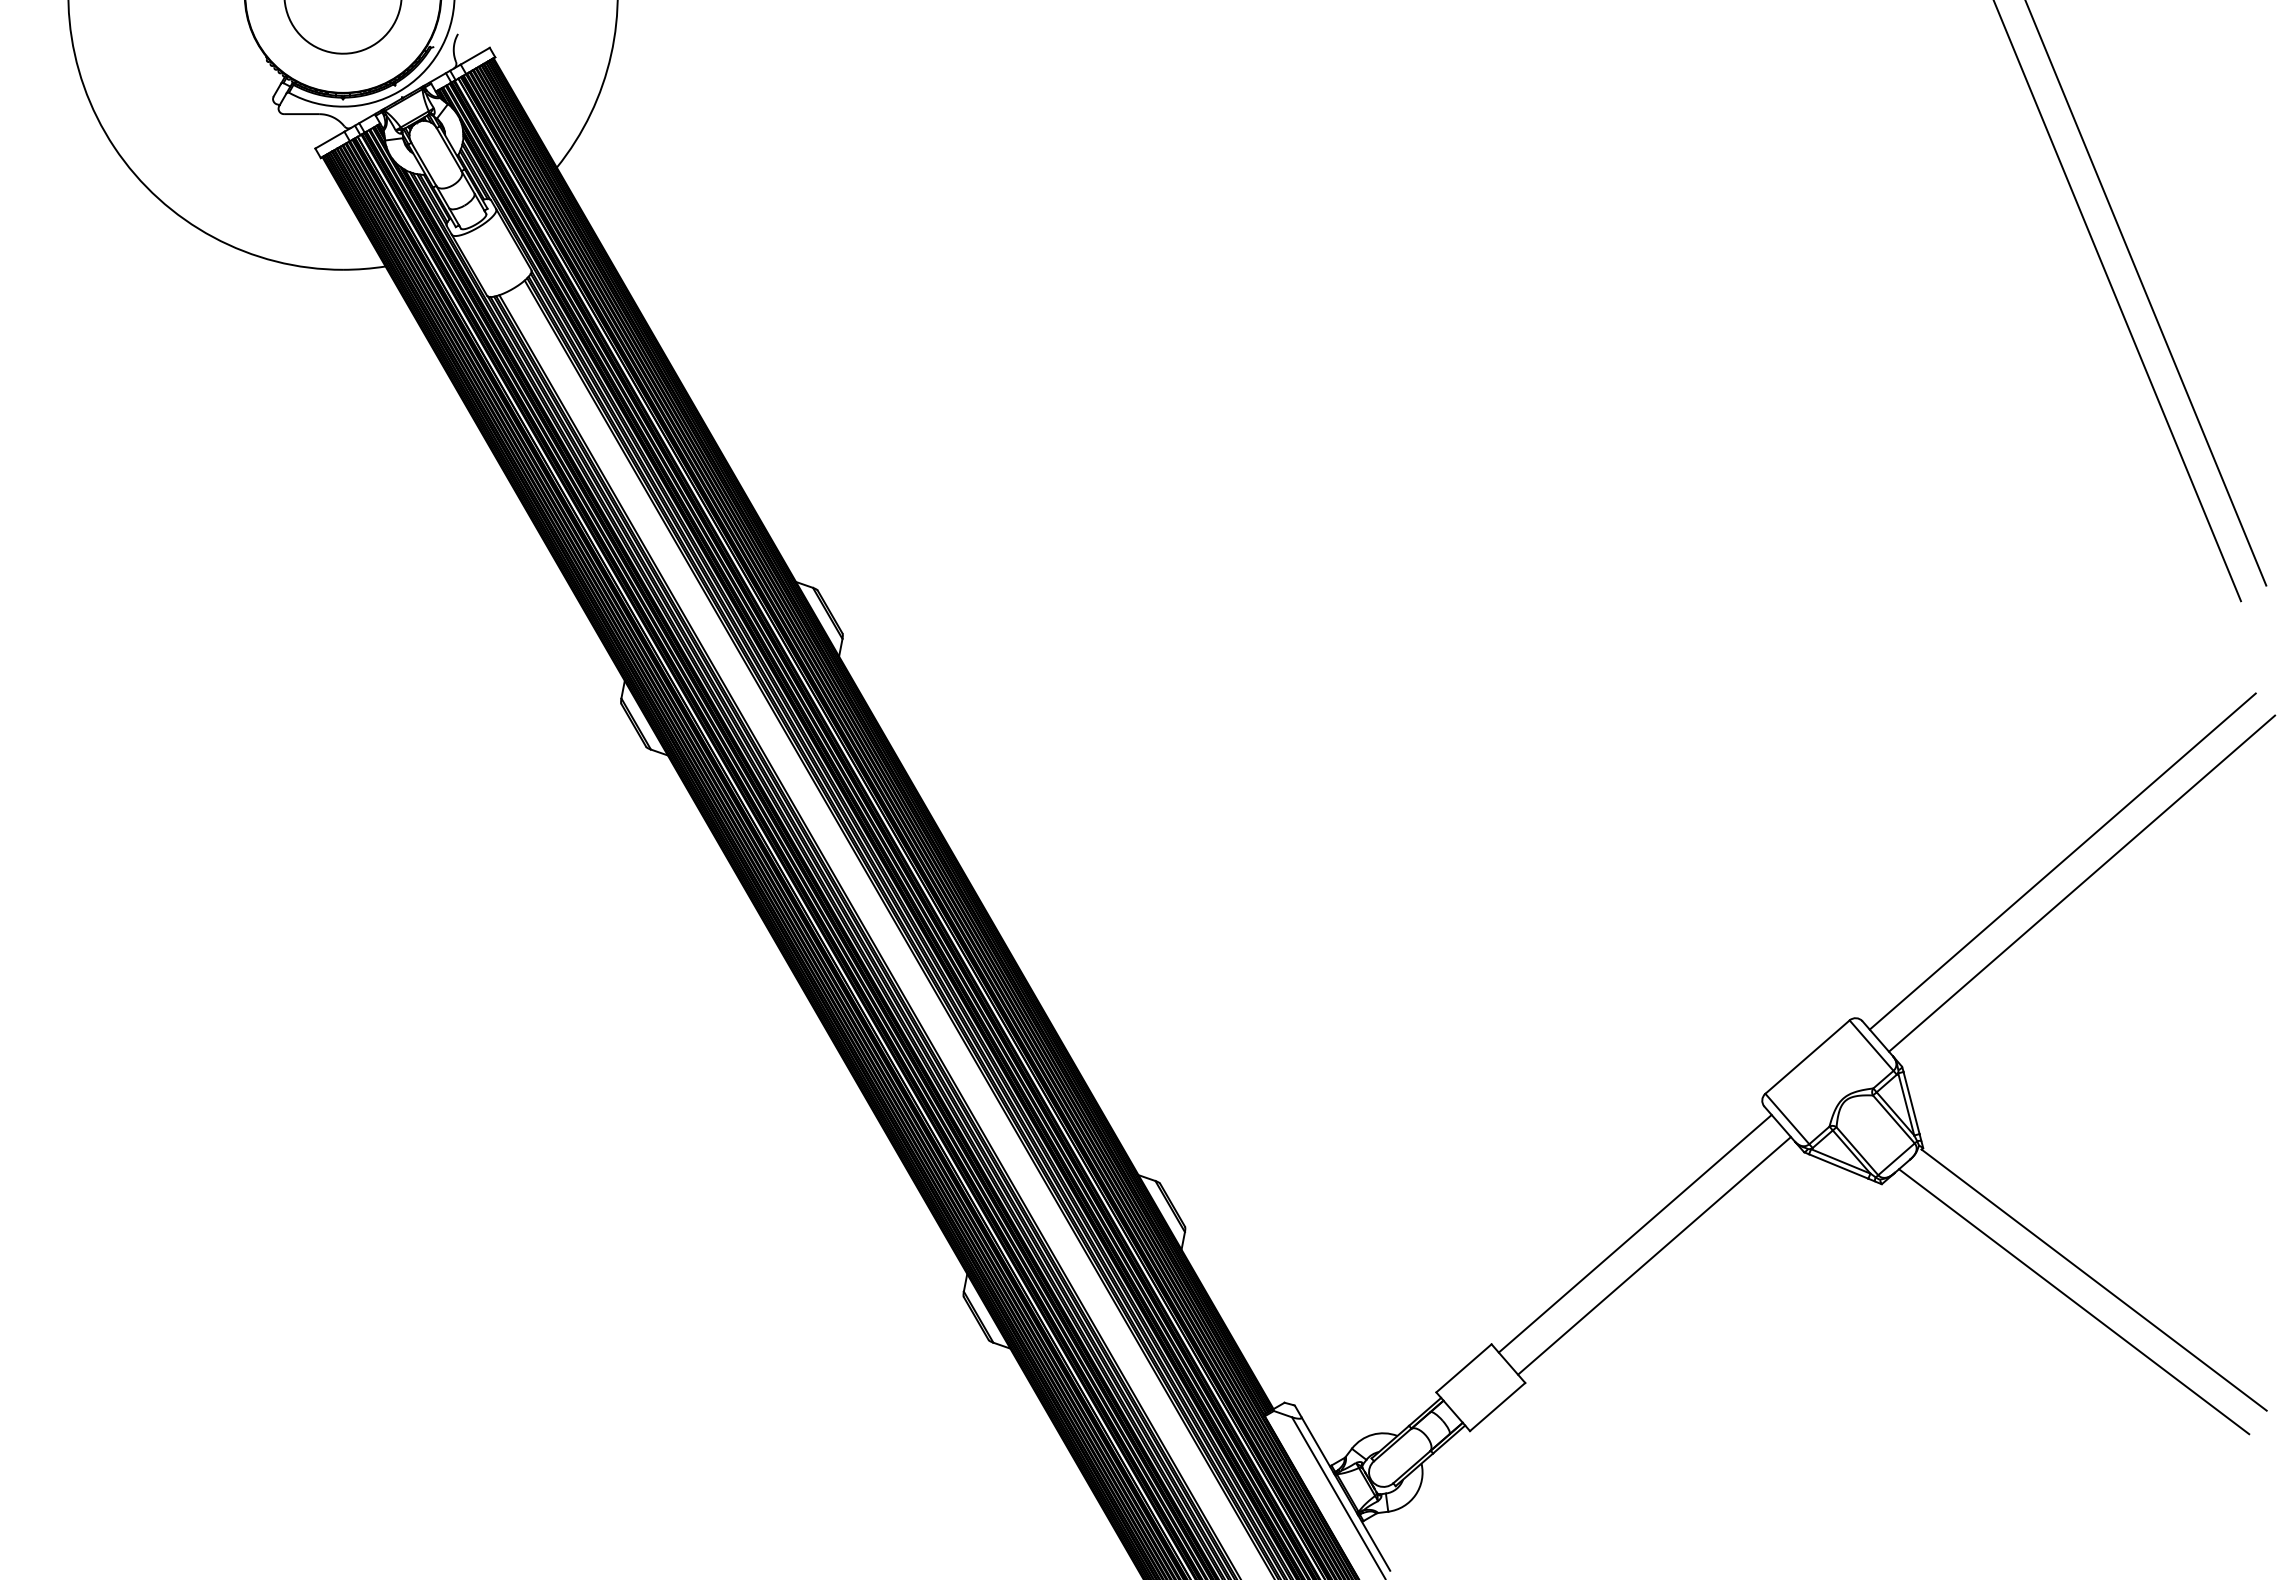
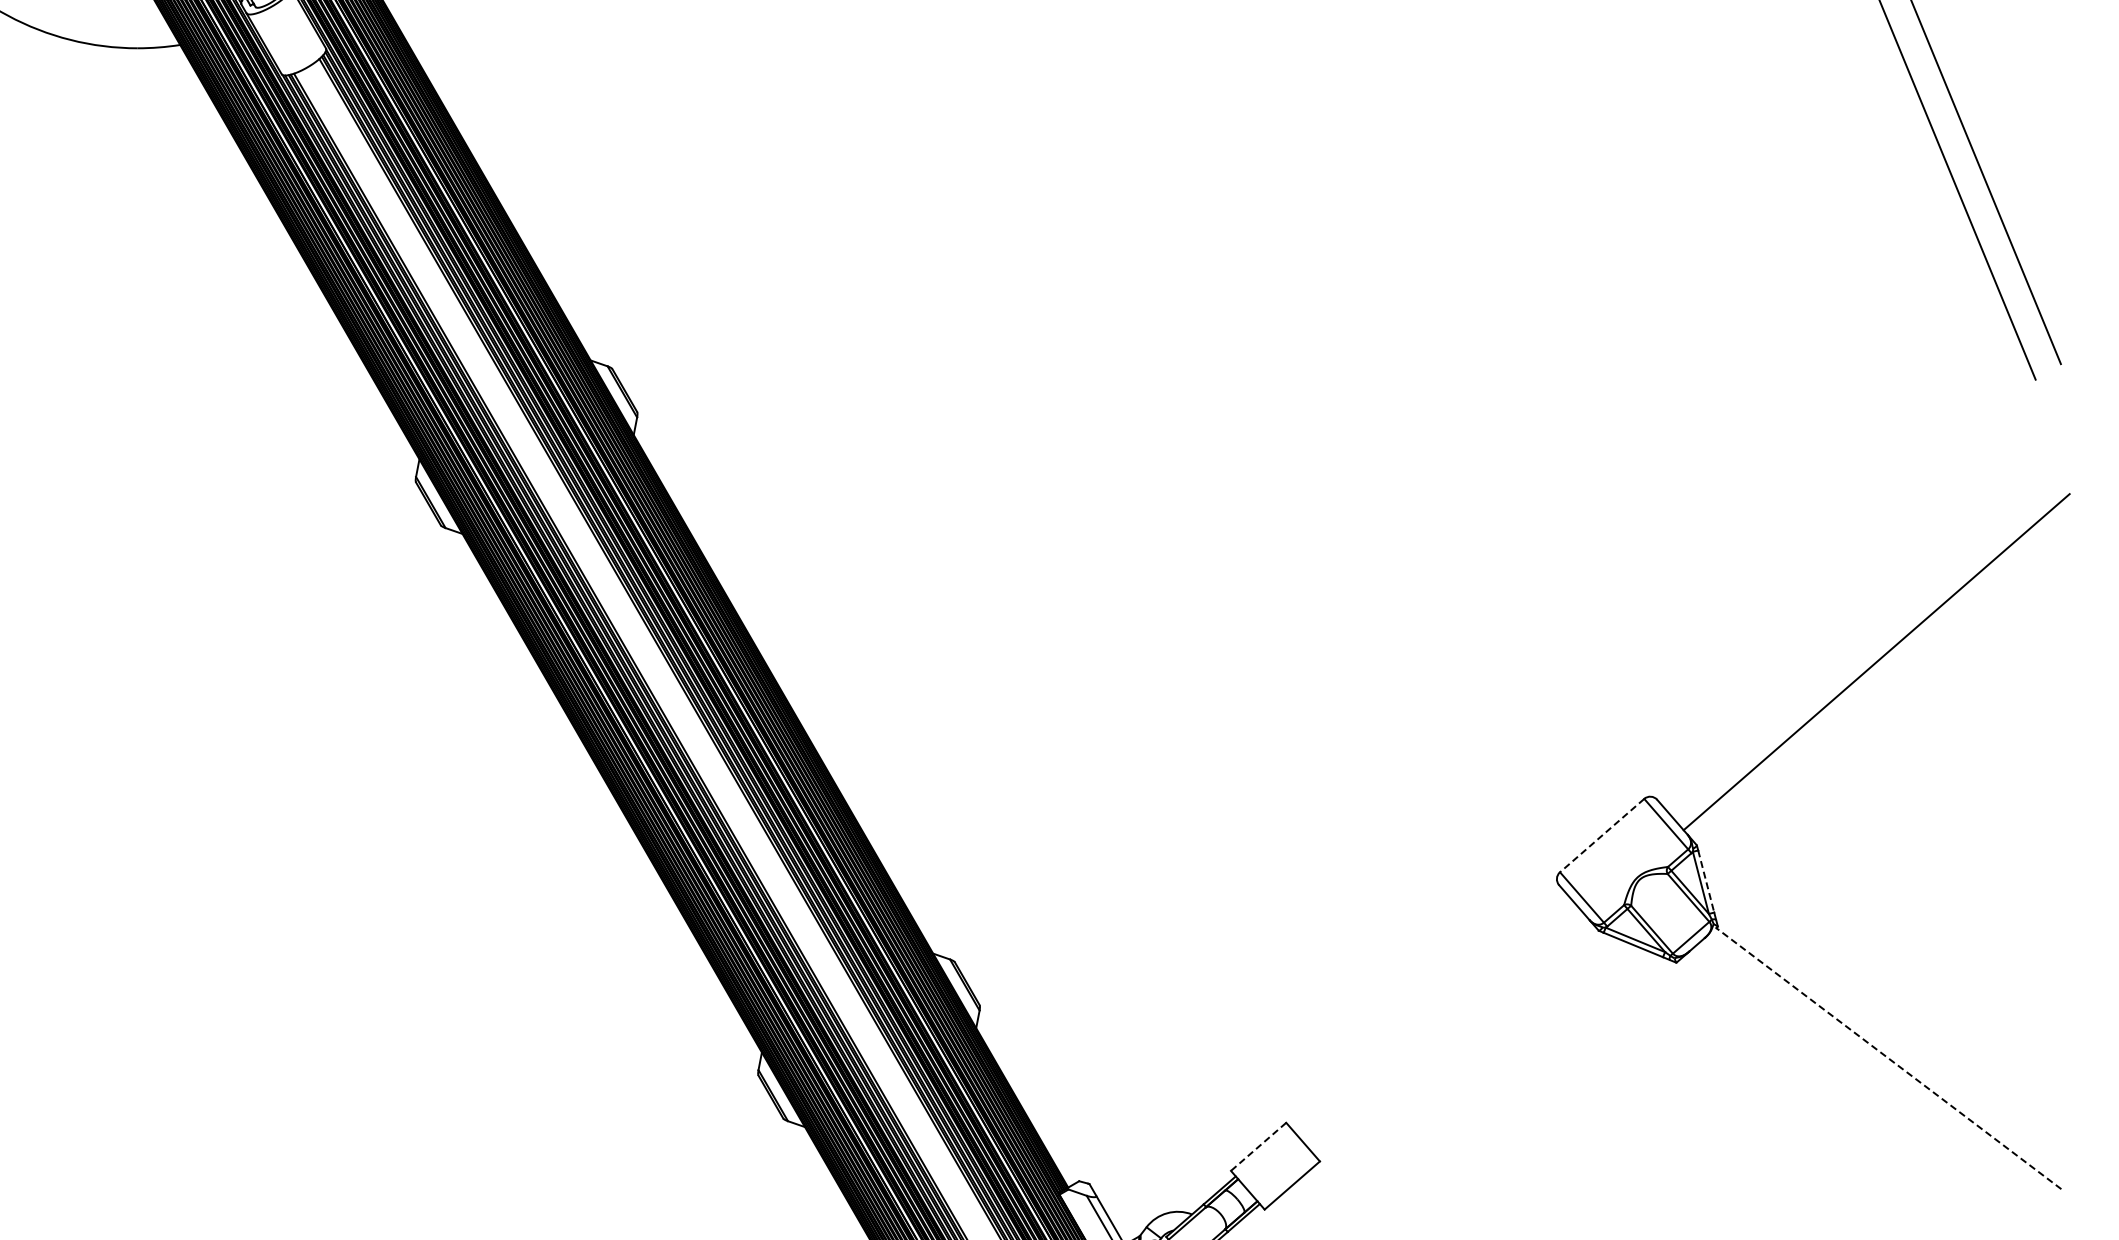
line: (2062, 861) -> (1857, 639), removed
line: (1807, 1057) -> (1602, 835), solid -> dashed
line: (1911, 1103) -> (1706, 881), solid -> dashed
line: (1634, 1233) -> (1429, 1011), removed
line: (1654, 1255) -> (1449, 1033), removed
line: (2093, 1279) -> (1888, 1057), solid -> dashed
line: (2074, 1301) -> (1869, 1079), removed
line: (1463, 1368) -> (1258, 1146), solid -> dashed

